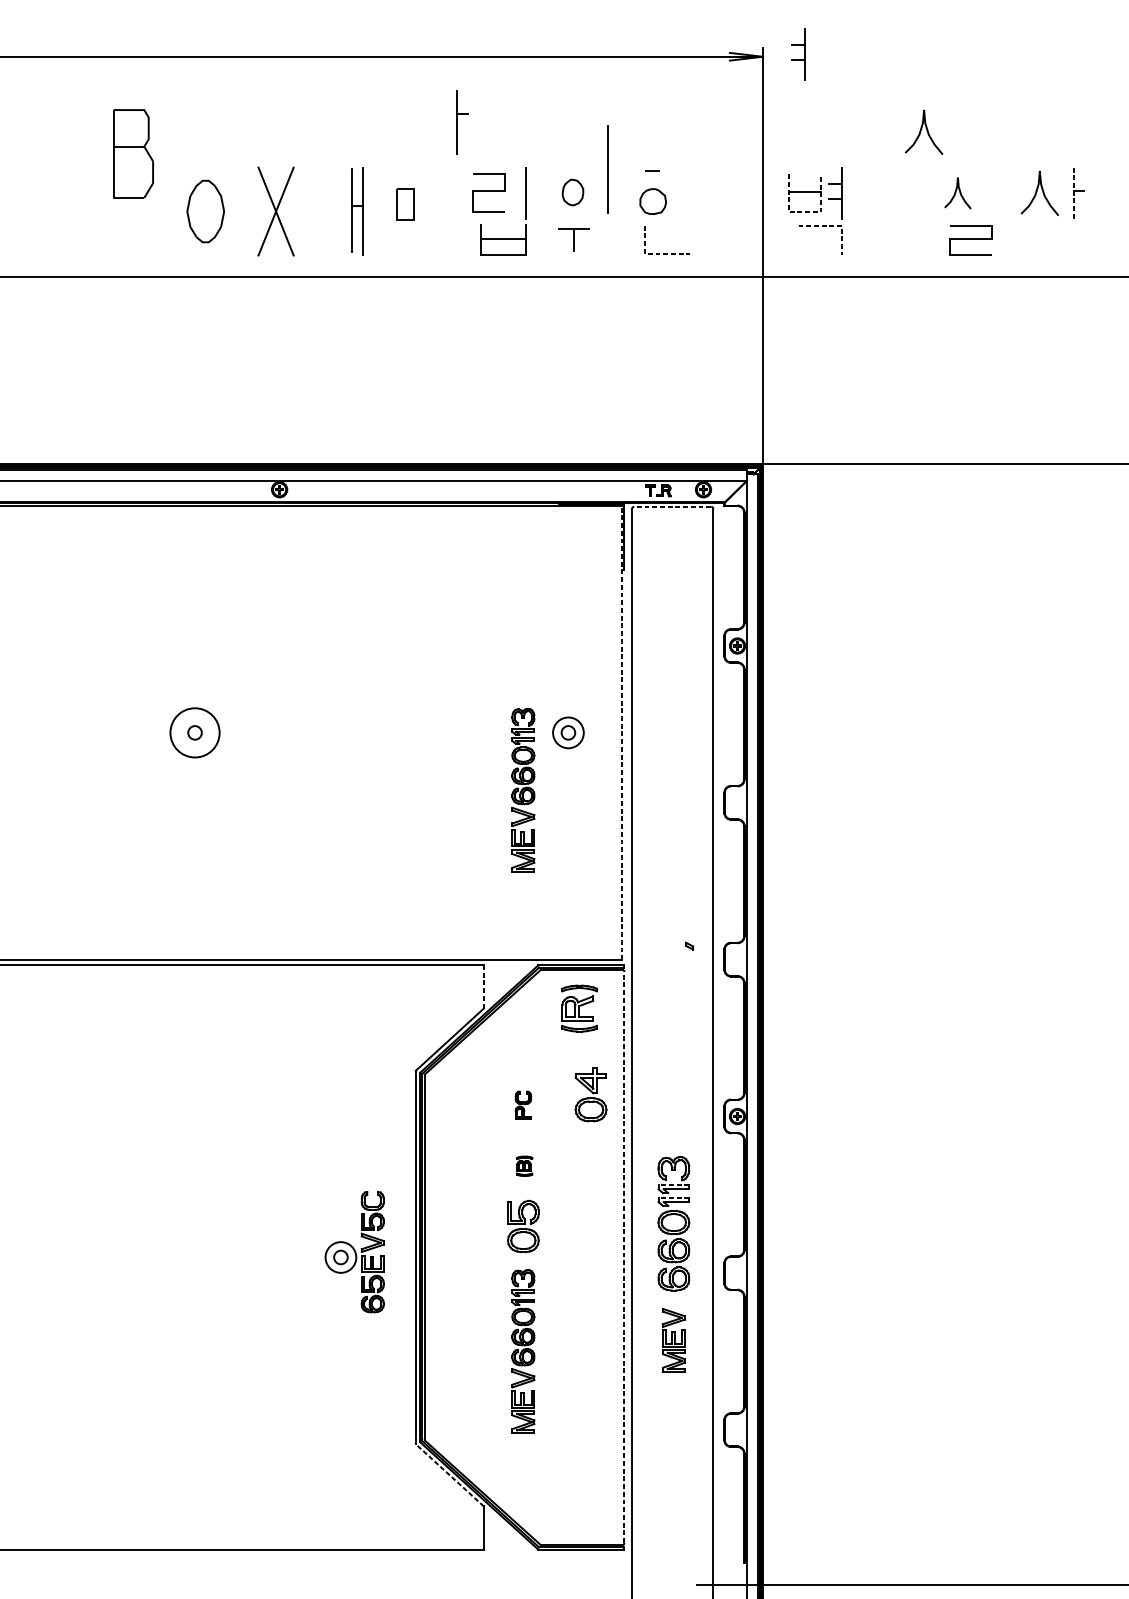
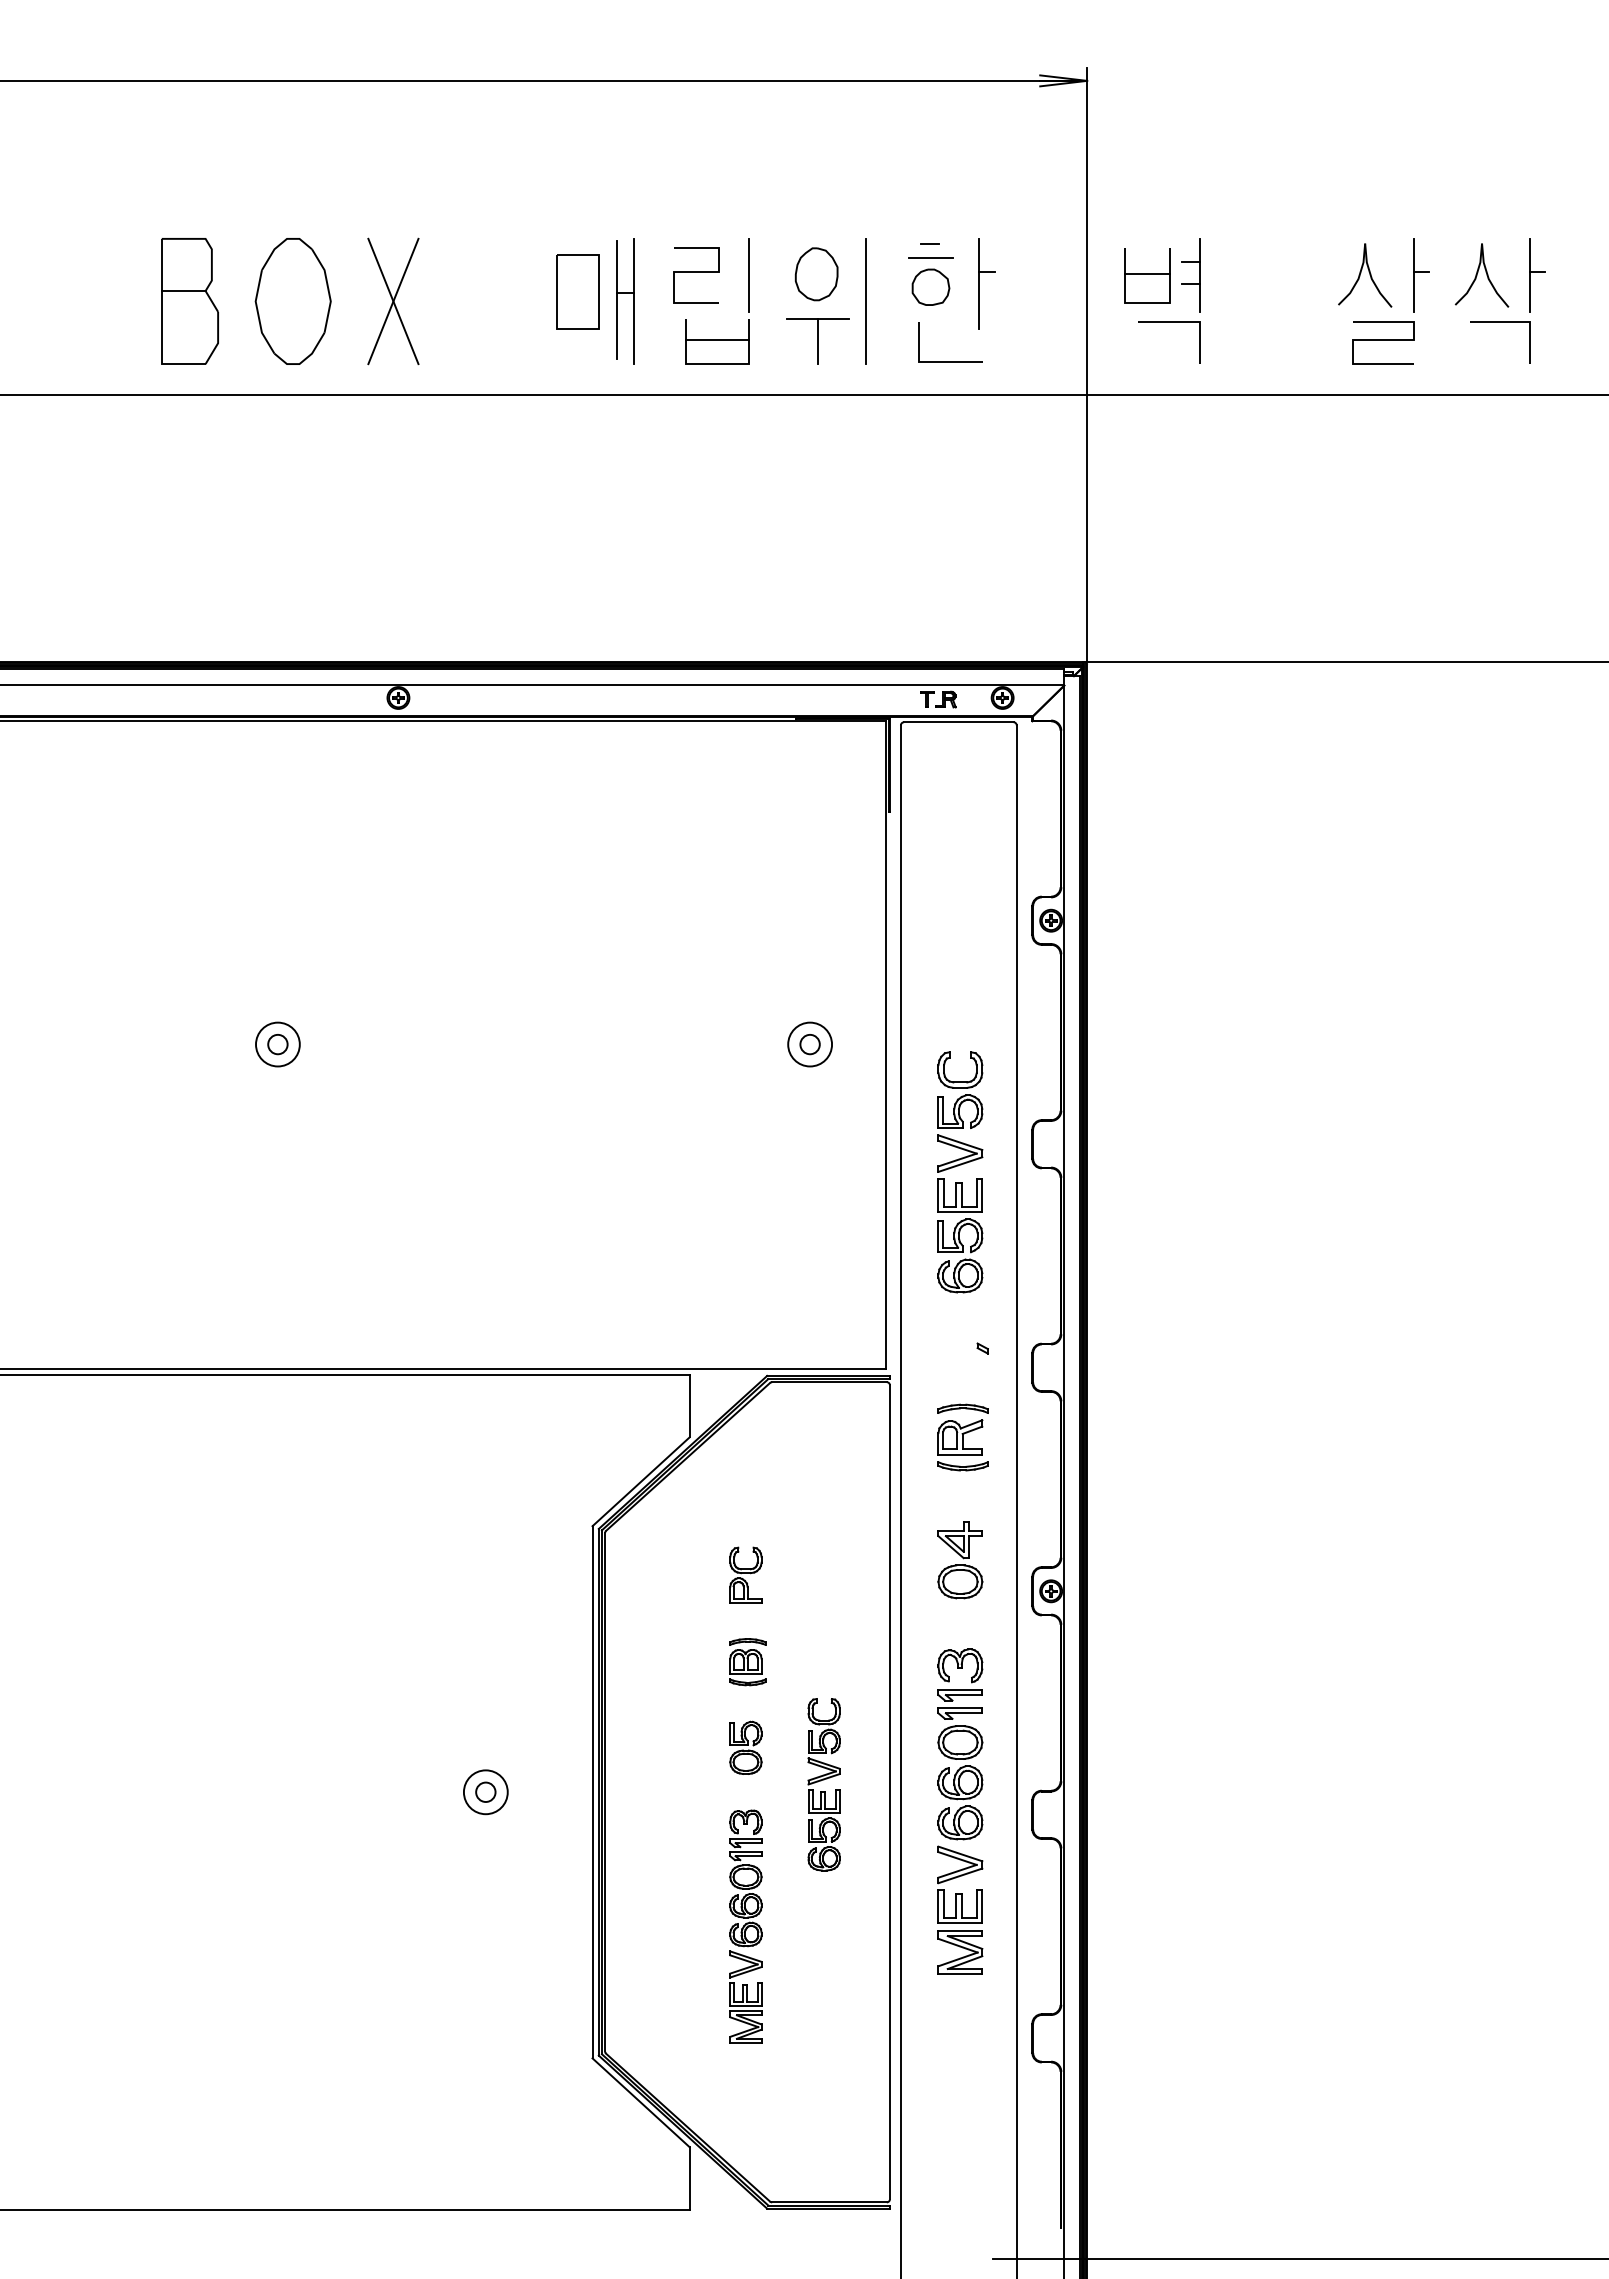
part: (798, 60) -> (1137, 85), removed
part: (457, 122) -> (979, 283), moved
part: (923, 132) -> (1316, 188), removed
part: (133, 154) -> (189, 301), moved
line: (607, 169) -> (865, 301), moved
line: (652, 180) -> (930, 257), added
part: (572, 192) -> (816, 274), size x1.43
part: (958, 193) -> (1365, 275), size x1.43
part: (997, 193) -> (1421, 275), added
line: (1073, 193) -> (1530, 275), dashed -> solid
part: (405, 204) -> (577, 291), size x1.67
part: (357, 205) -> (625, 293), moved
part: (205, 211) -> (292, 301), size x1.43
line: (805, 212) -> (1147, 302), dashed -> solid
line: (835, 225) -> (1190, 321), dashed -> solid
line: (1052, 226) -> (1500, 322), added
part: (573, 239) -> (817, 341), size x1.43
line: (652, 253) -> (930, 361), dashed -> solid
line: (672, 506) -> (958, 722), dashed -> solid
circle: (194, 732) -> (277, 1044), size x0.62
line: (621, 732) -> (885, 1044), dashed -> solid
part: (523, 790) -> (745, 1126), removed
part: (672, 818) -> (958, 1166), added
line: (483, 986) -> (689, 1405), dashed -> solid
part: (579, 1008) -> (962, 1437), moved
part: (591, 1094) -> (960, 1560), moved
part: (523, 1104) -> (745, 1574), size x1.43
part: (524, 1166) -> (747, 1662), size x1.67
line: (673, 1185) -> (960, 1689), dashed -> solid
line: (673, 1198) -> (960, 1707), dashed -> solid
part: (523, 1226) -> (745, 1747), size x0.71
part: (372, 1252) -> (823, 1784), moved
line: (624, 1257) -> (889, 1792), dashed -> solid
part: (673, 1339) -> (960, 1909), size x1.43
line: (450, 1475) -> (641, 2102), dashed -> solid

